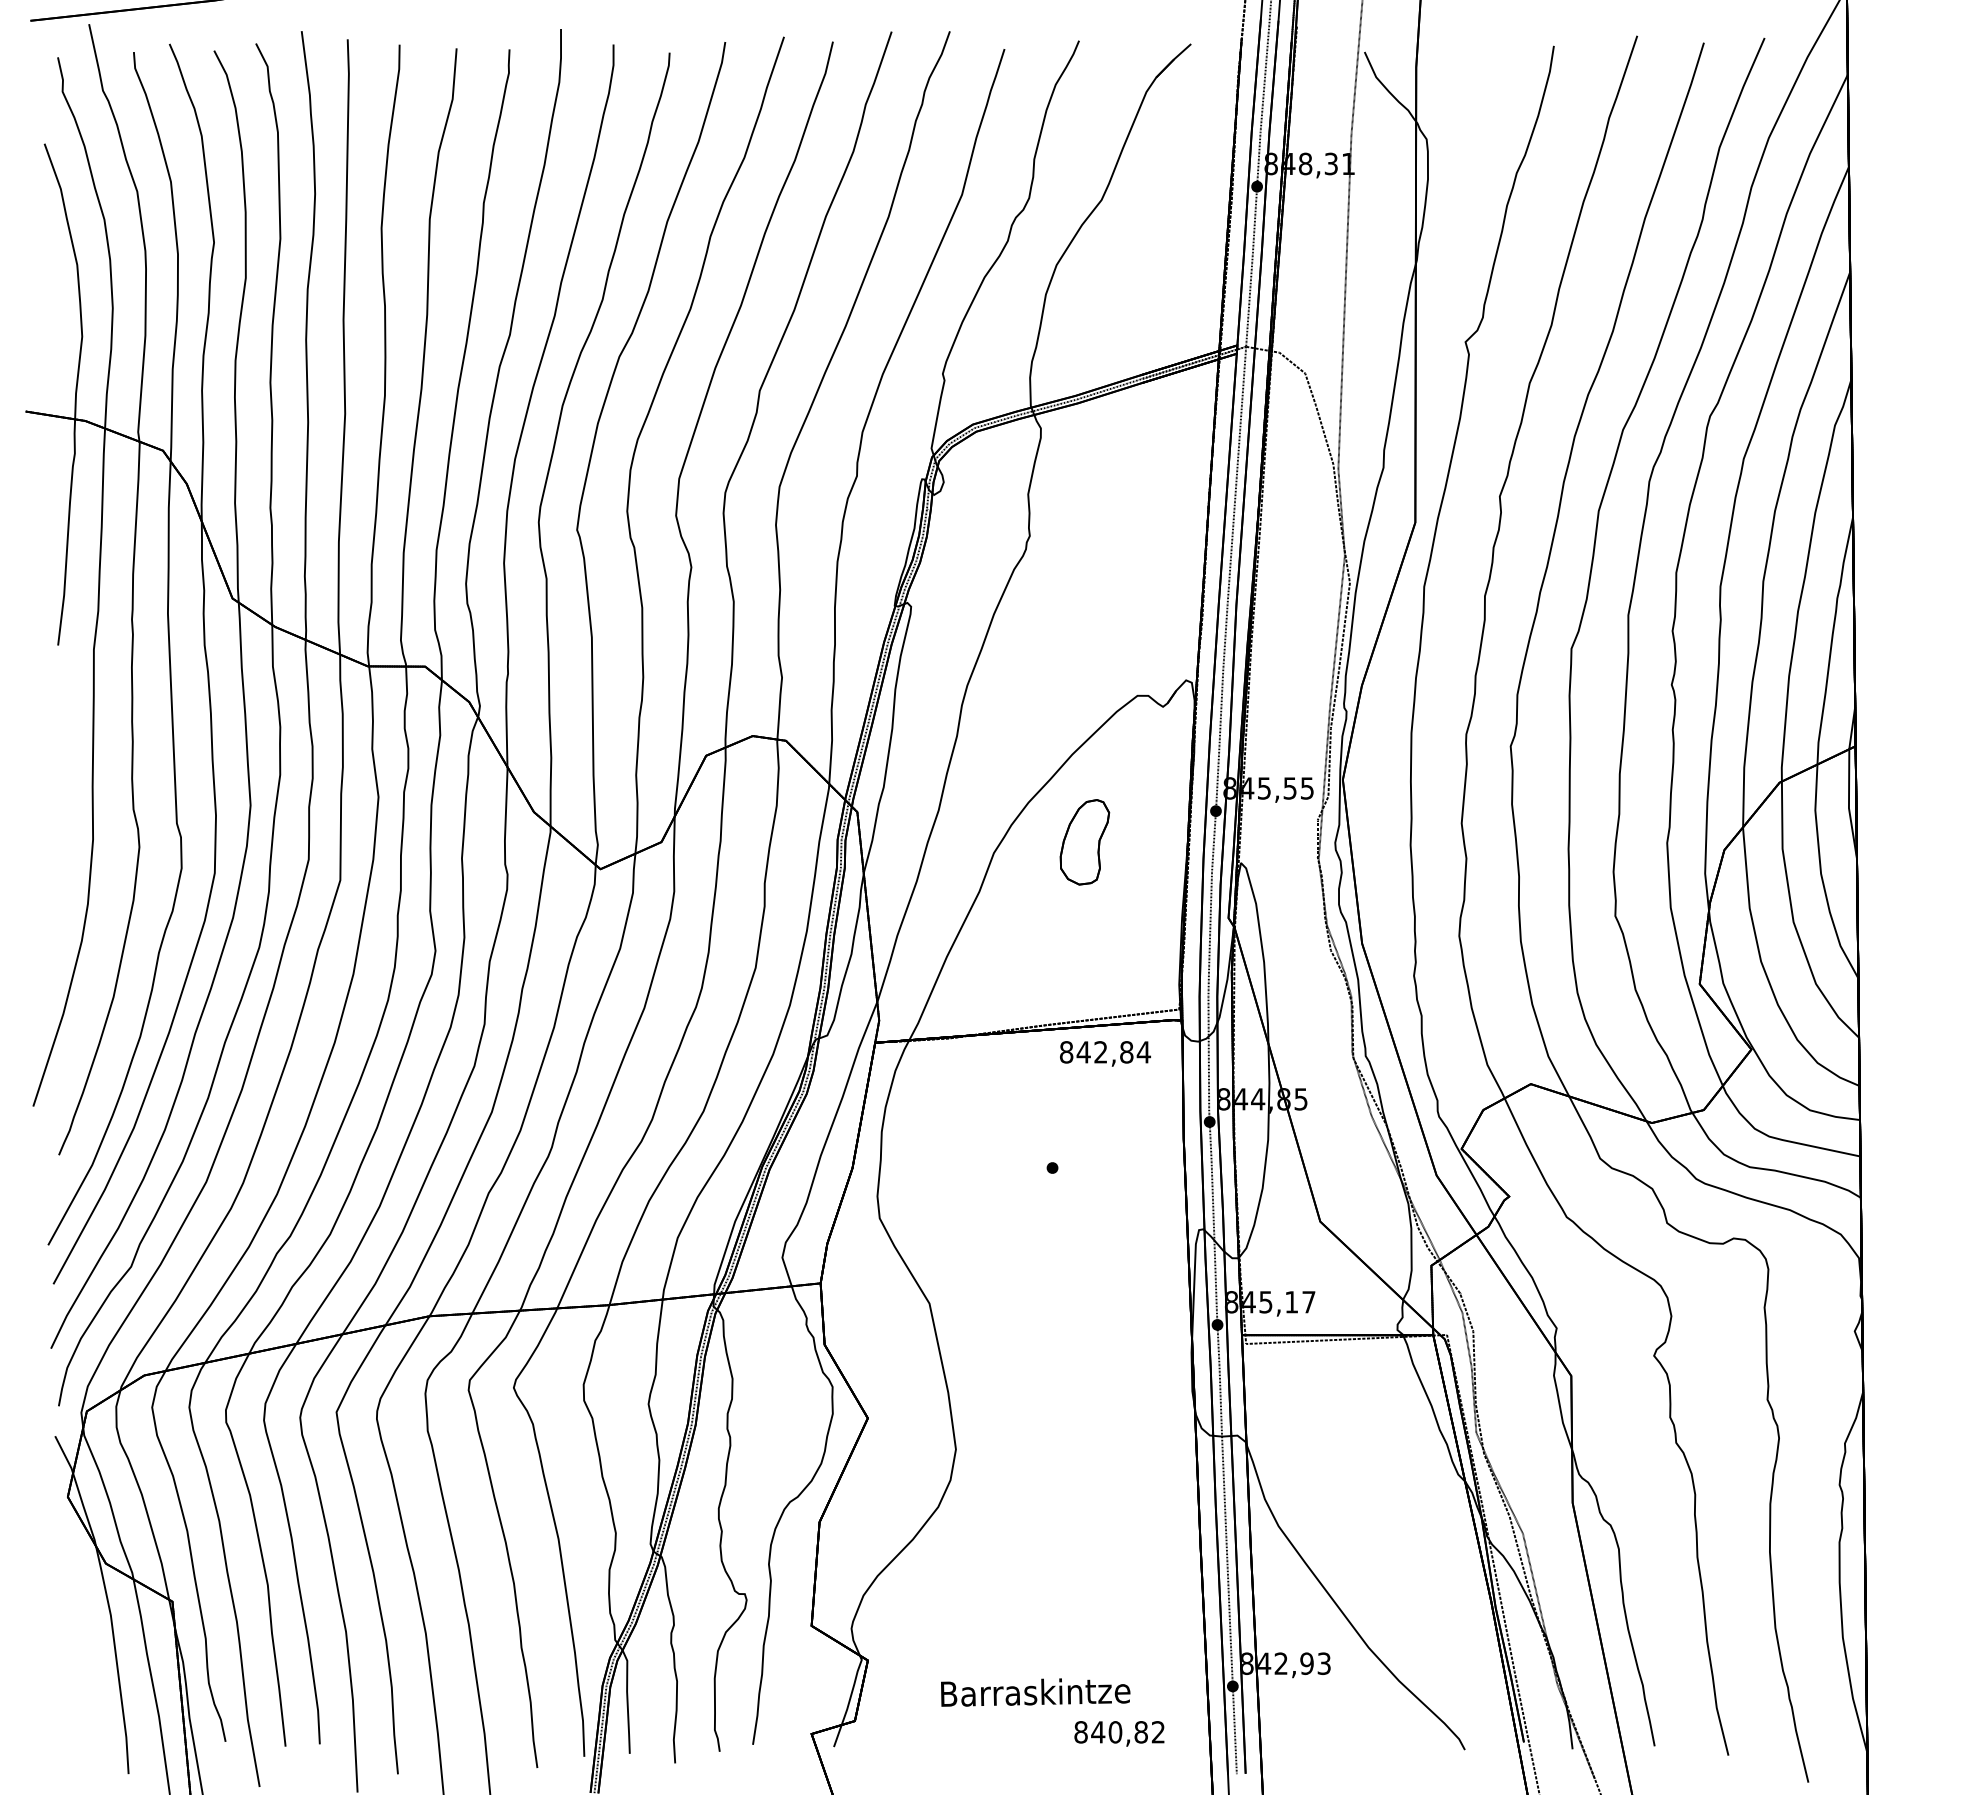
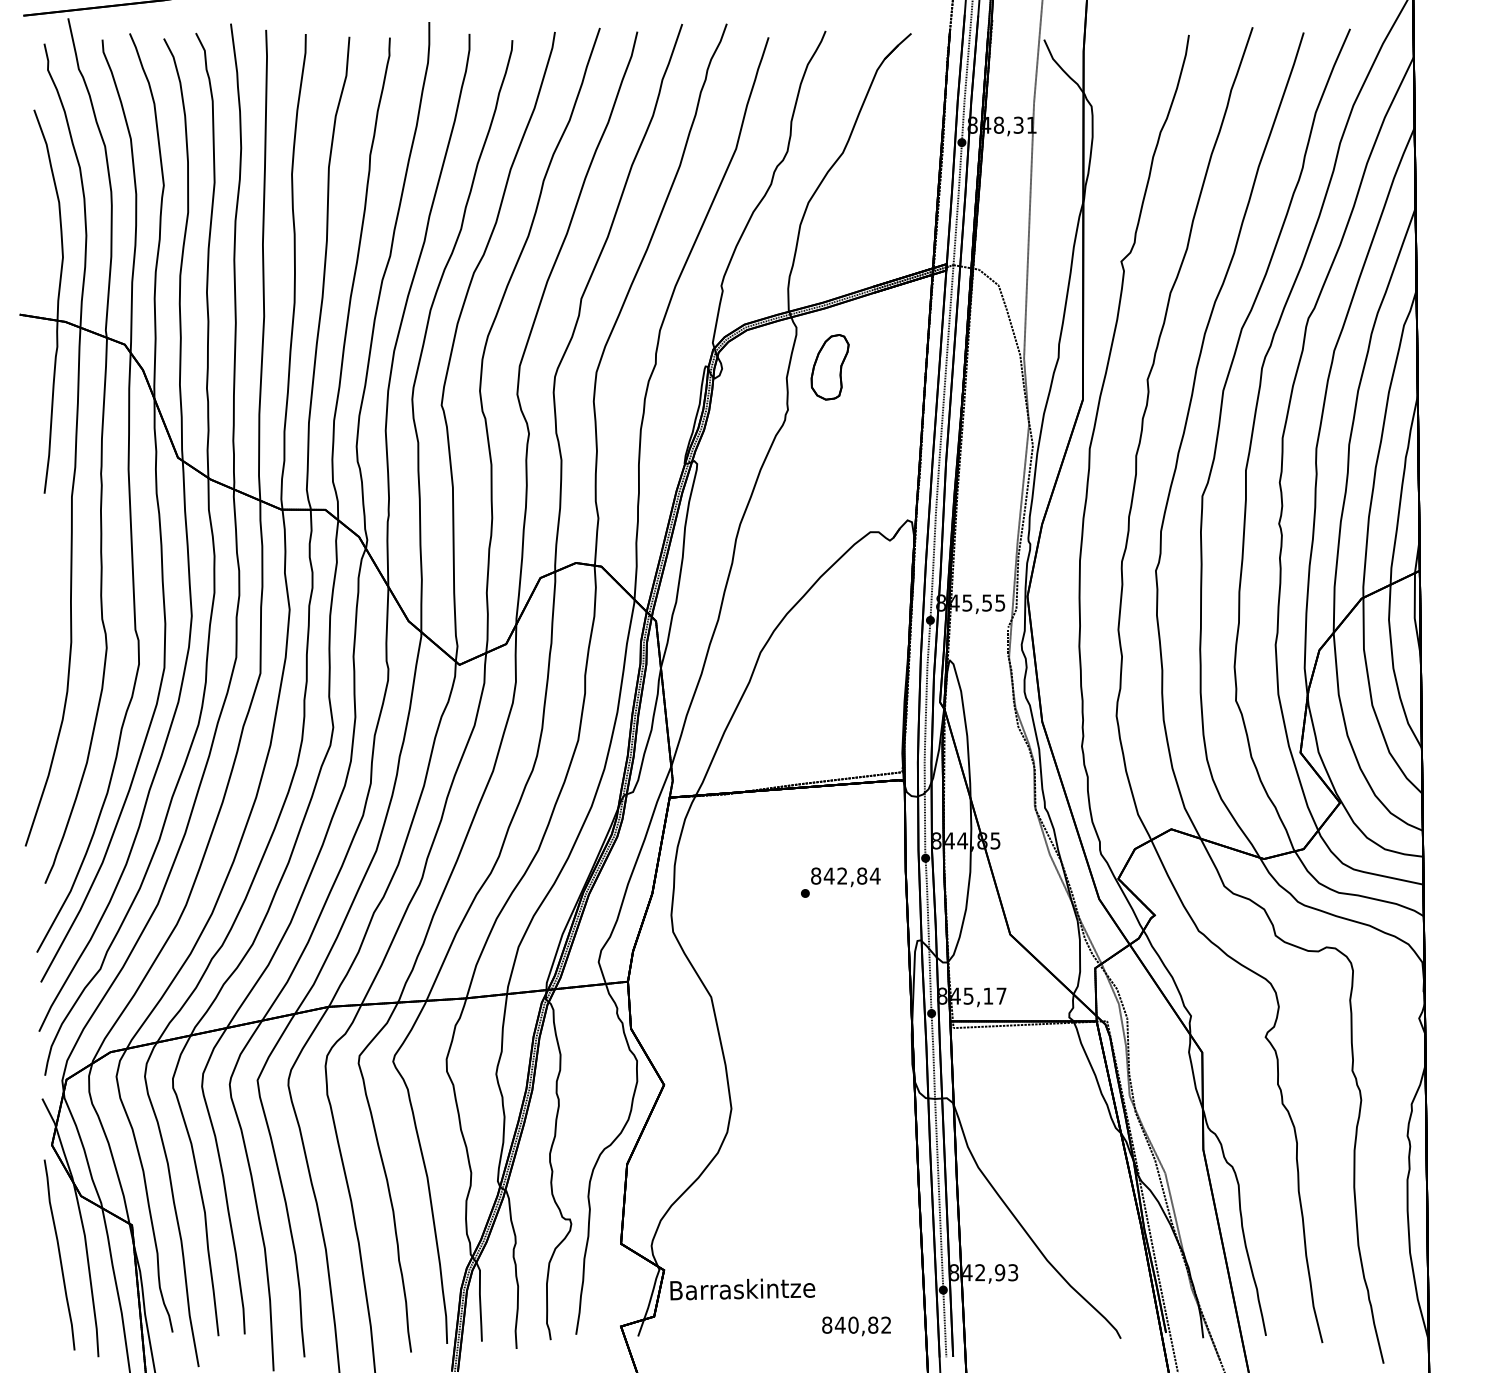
part: (1084, 842) -> (829, 367), moved
text: (1105, 1053) -> (845, 877), moved
curve: (77, 1640) -> (59, 1254), added
text: (1035, 1692) -> (742, 1289), moved

